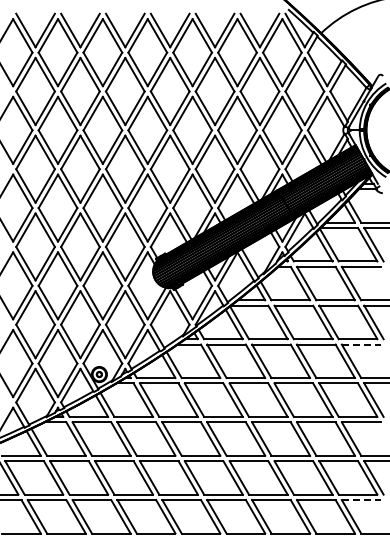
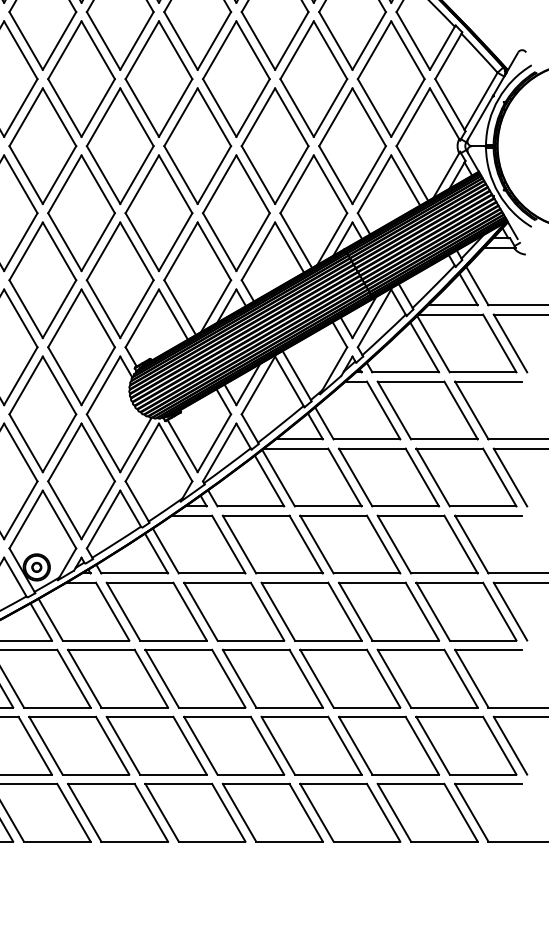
line: (361, 344) -> (489, 515), dashed -> solid
line: (361, 500) -> (489, 784), dashed -> solid

